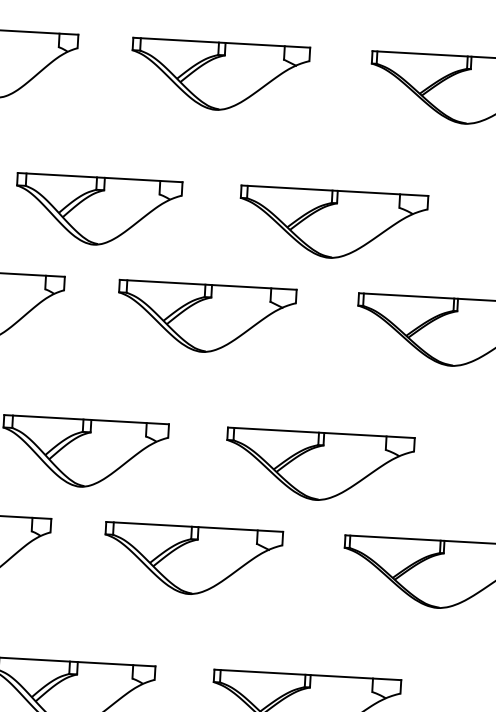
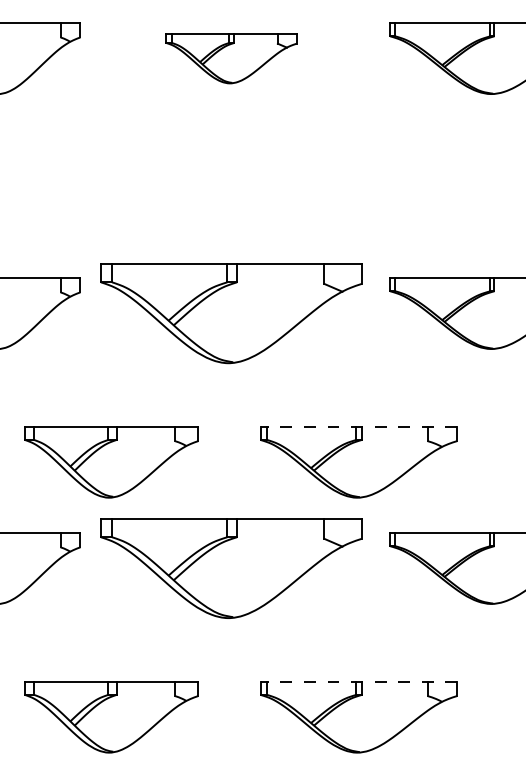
part: (219, 76) -> (231, 58), size x0.7
part: (98, 211) -> (111, 207), removed
part: (332, 224) -> (358, 207), removed
part: (206, 318) -> (231, 313), size x1.4
line: (321, 432) -> (358, 426), solid -> dashed
part: (192, 560) -> (231, 568), size x1.4
line: (307, 674) -> (358, 681), solid -> dashed

